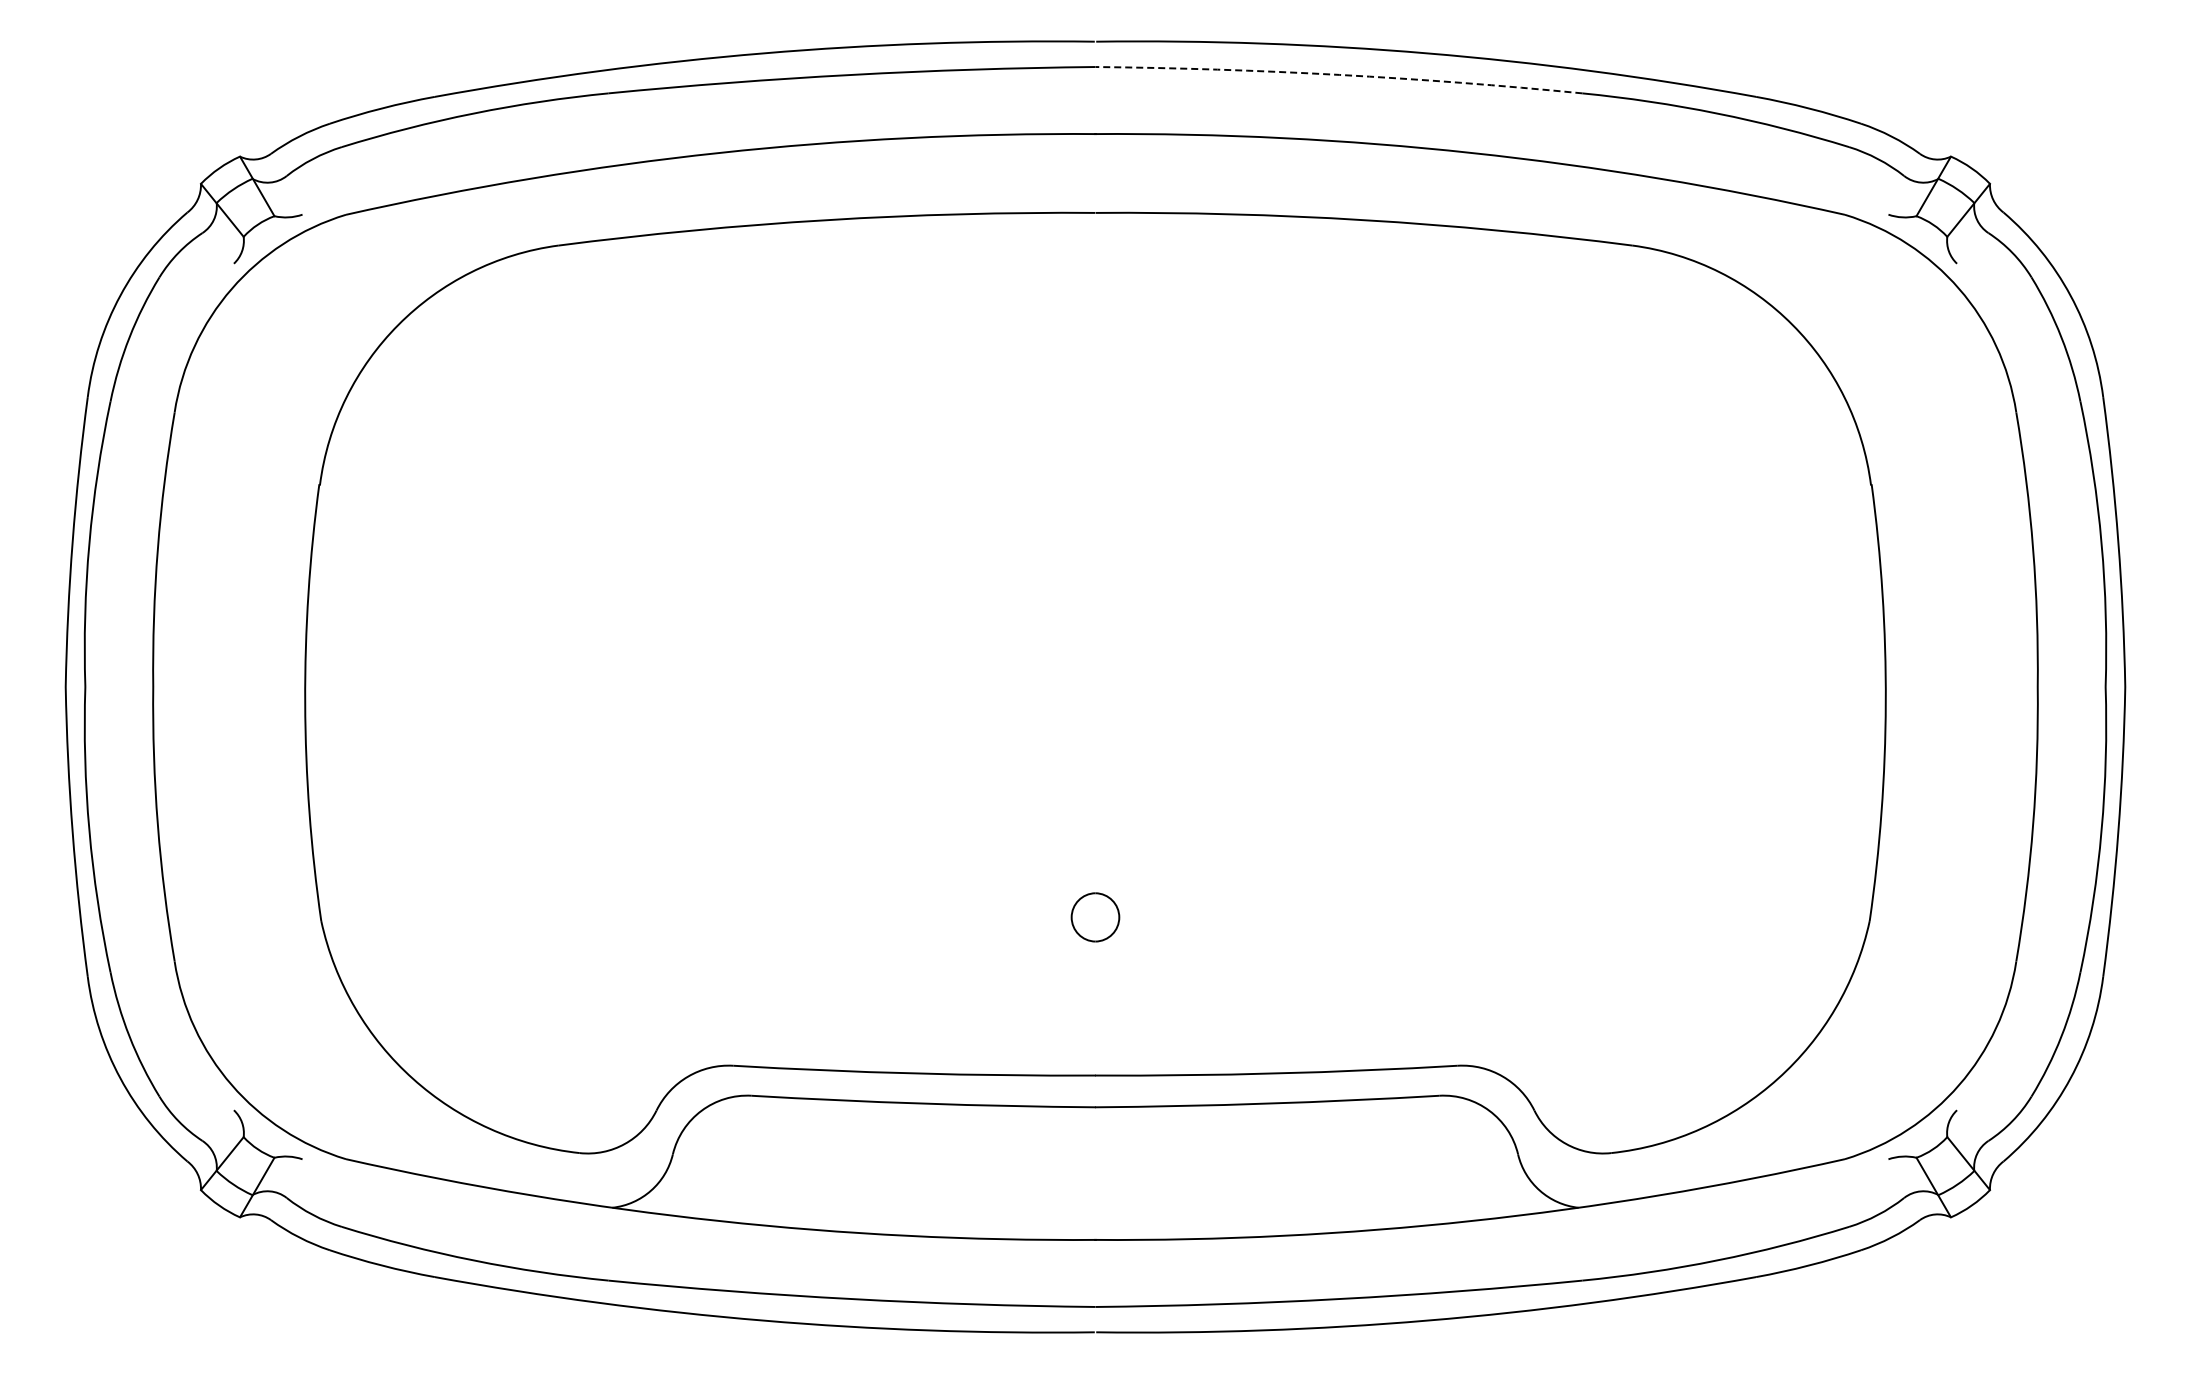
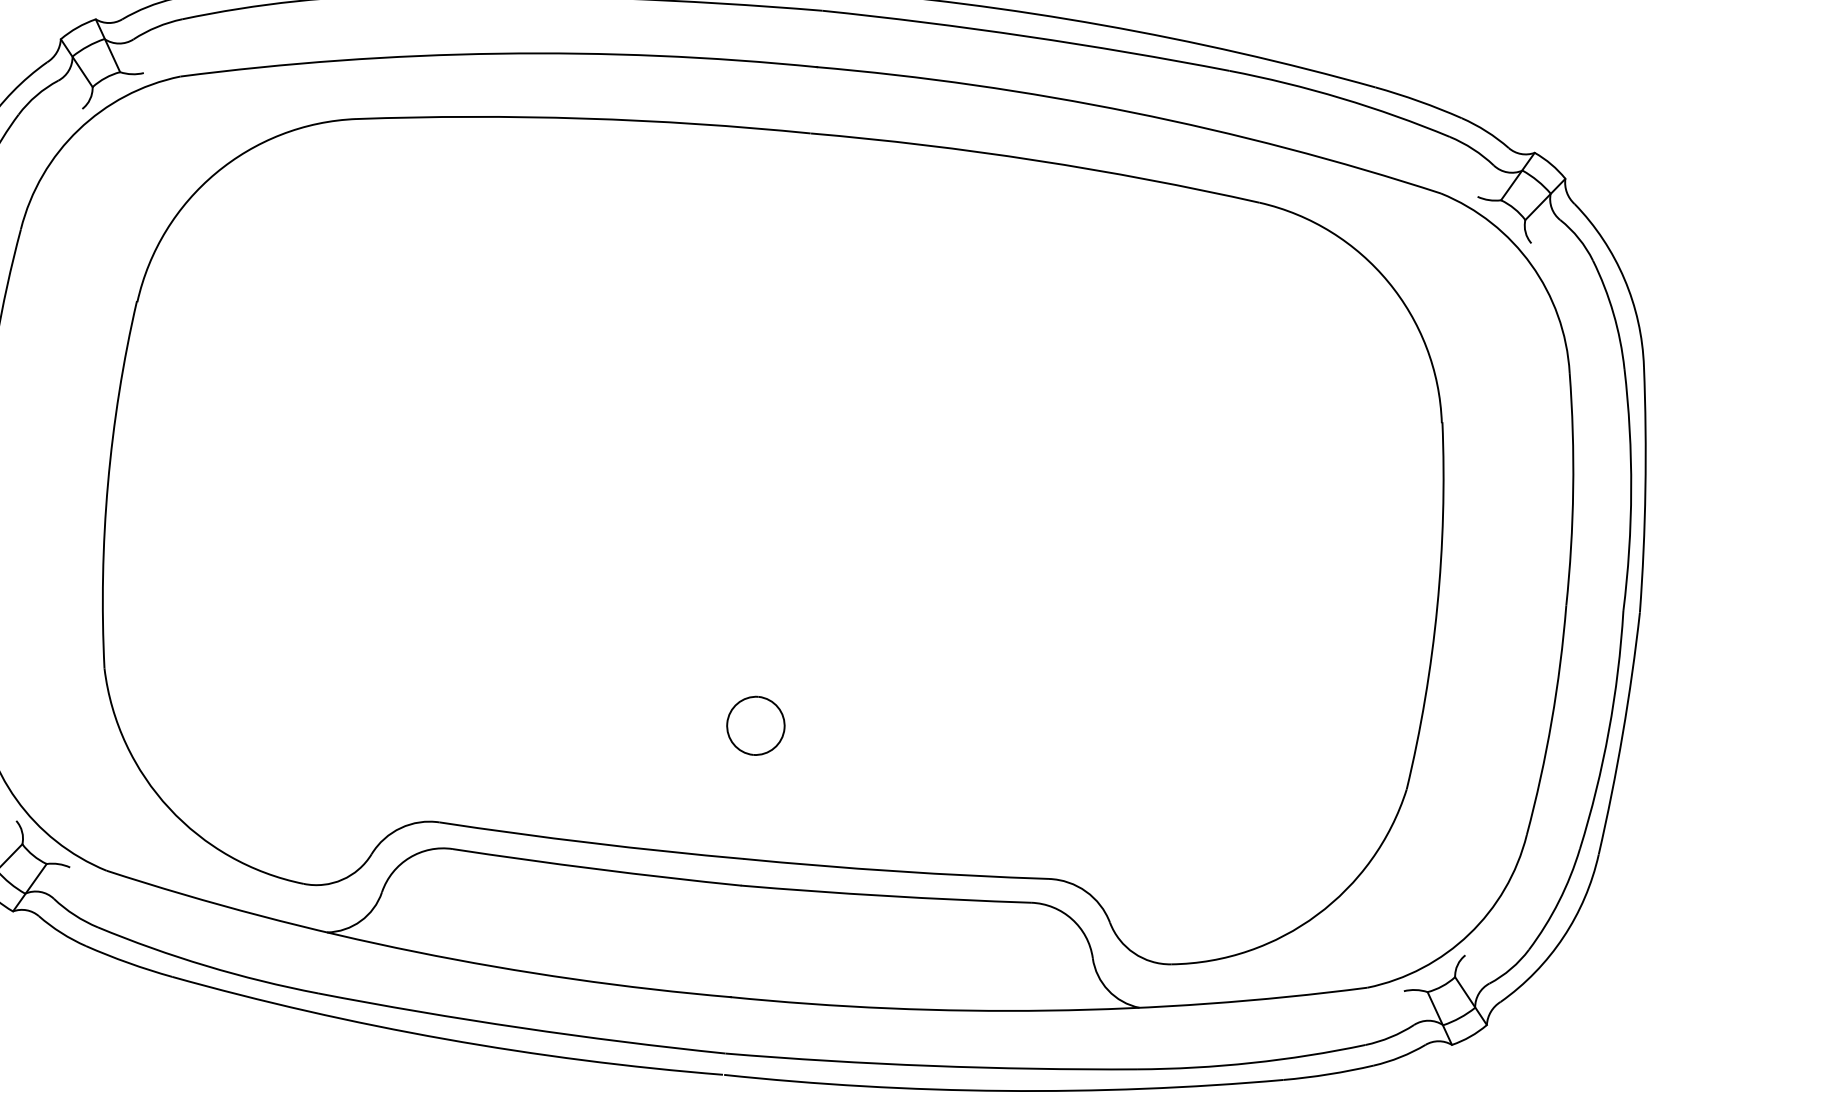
arc: (1339, 74) -> (1026, 36), dashed -> solid
part: (1095, 917) -> (755, 726), size x1.43

